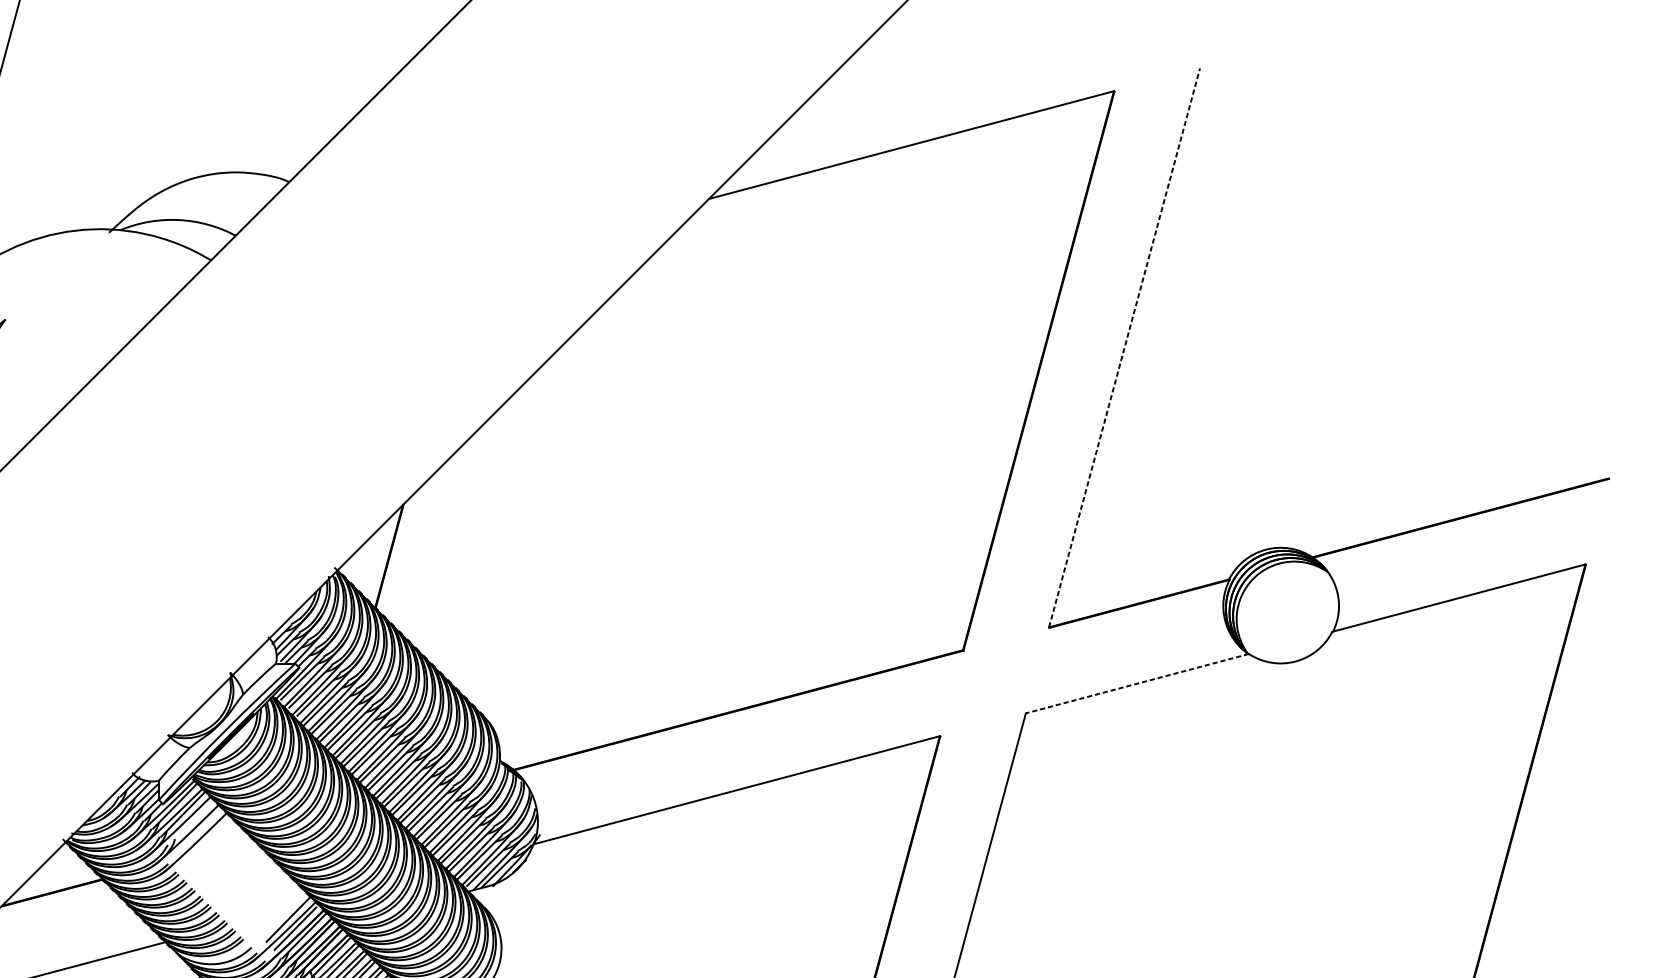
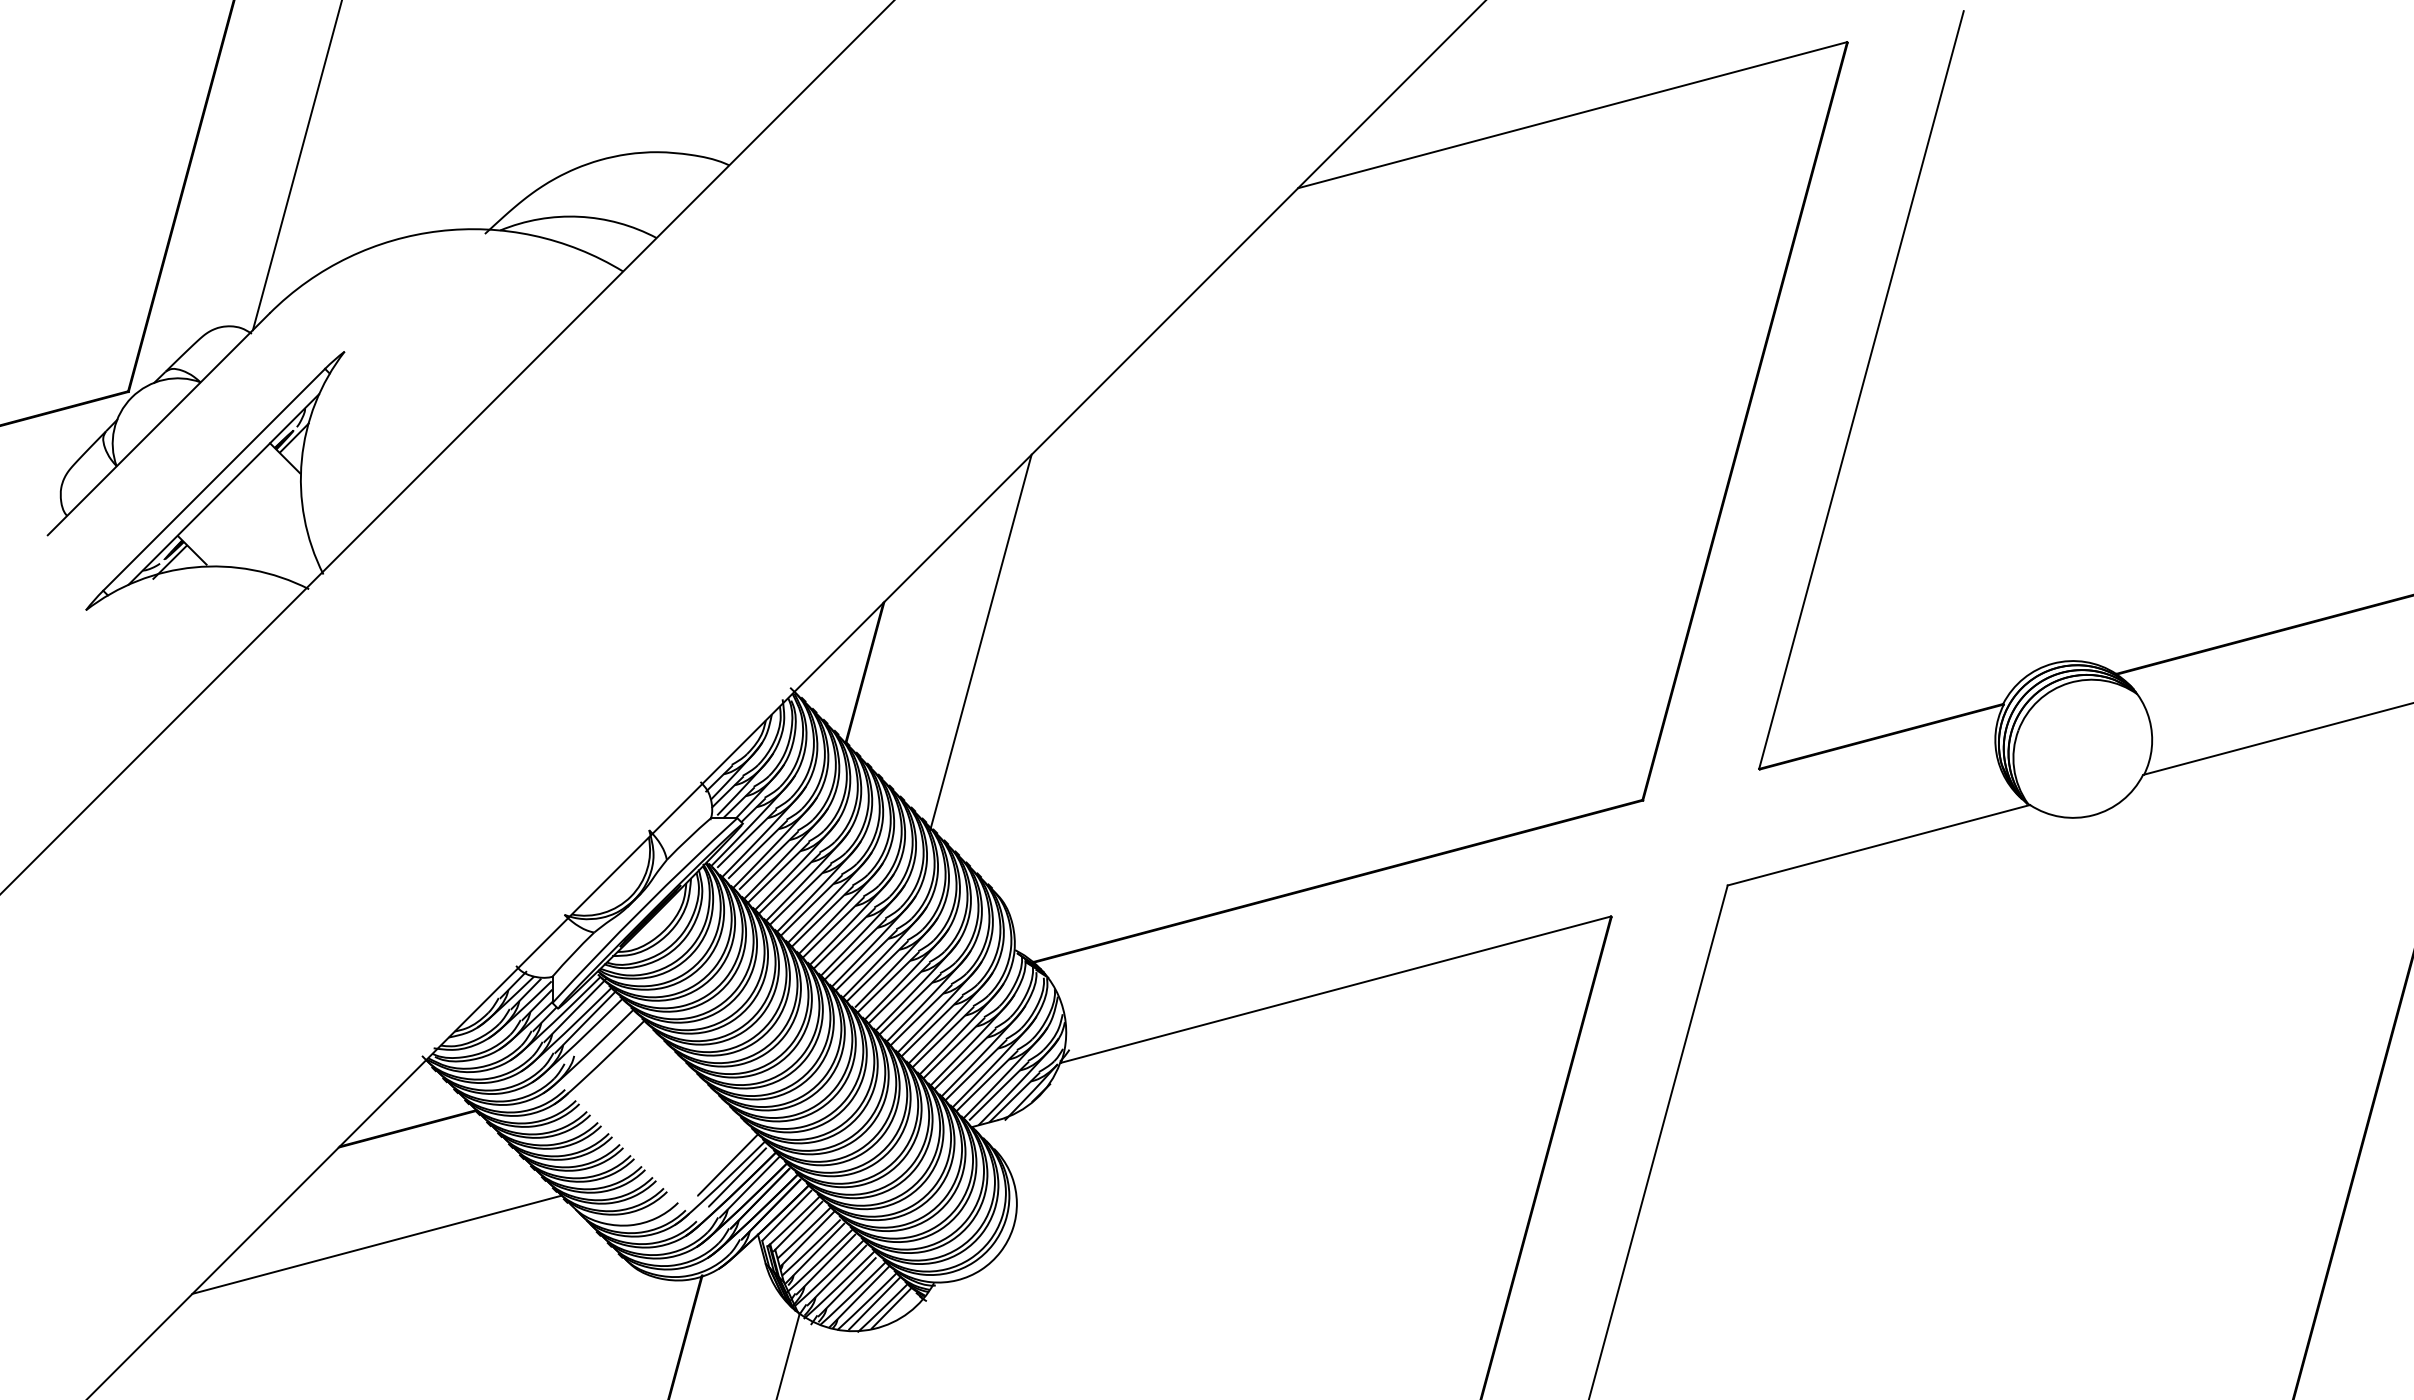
line: (1124, 347) -> (1861, 389), dashed -> solid
line: (474, 534) -> (980, 642), added
line: (1137, 683) -> (1878, 845), dashed -> solid

